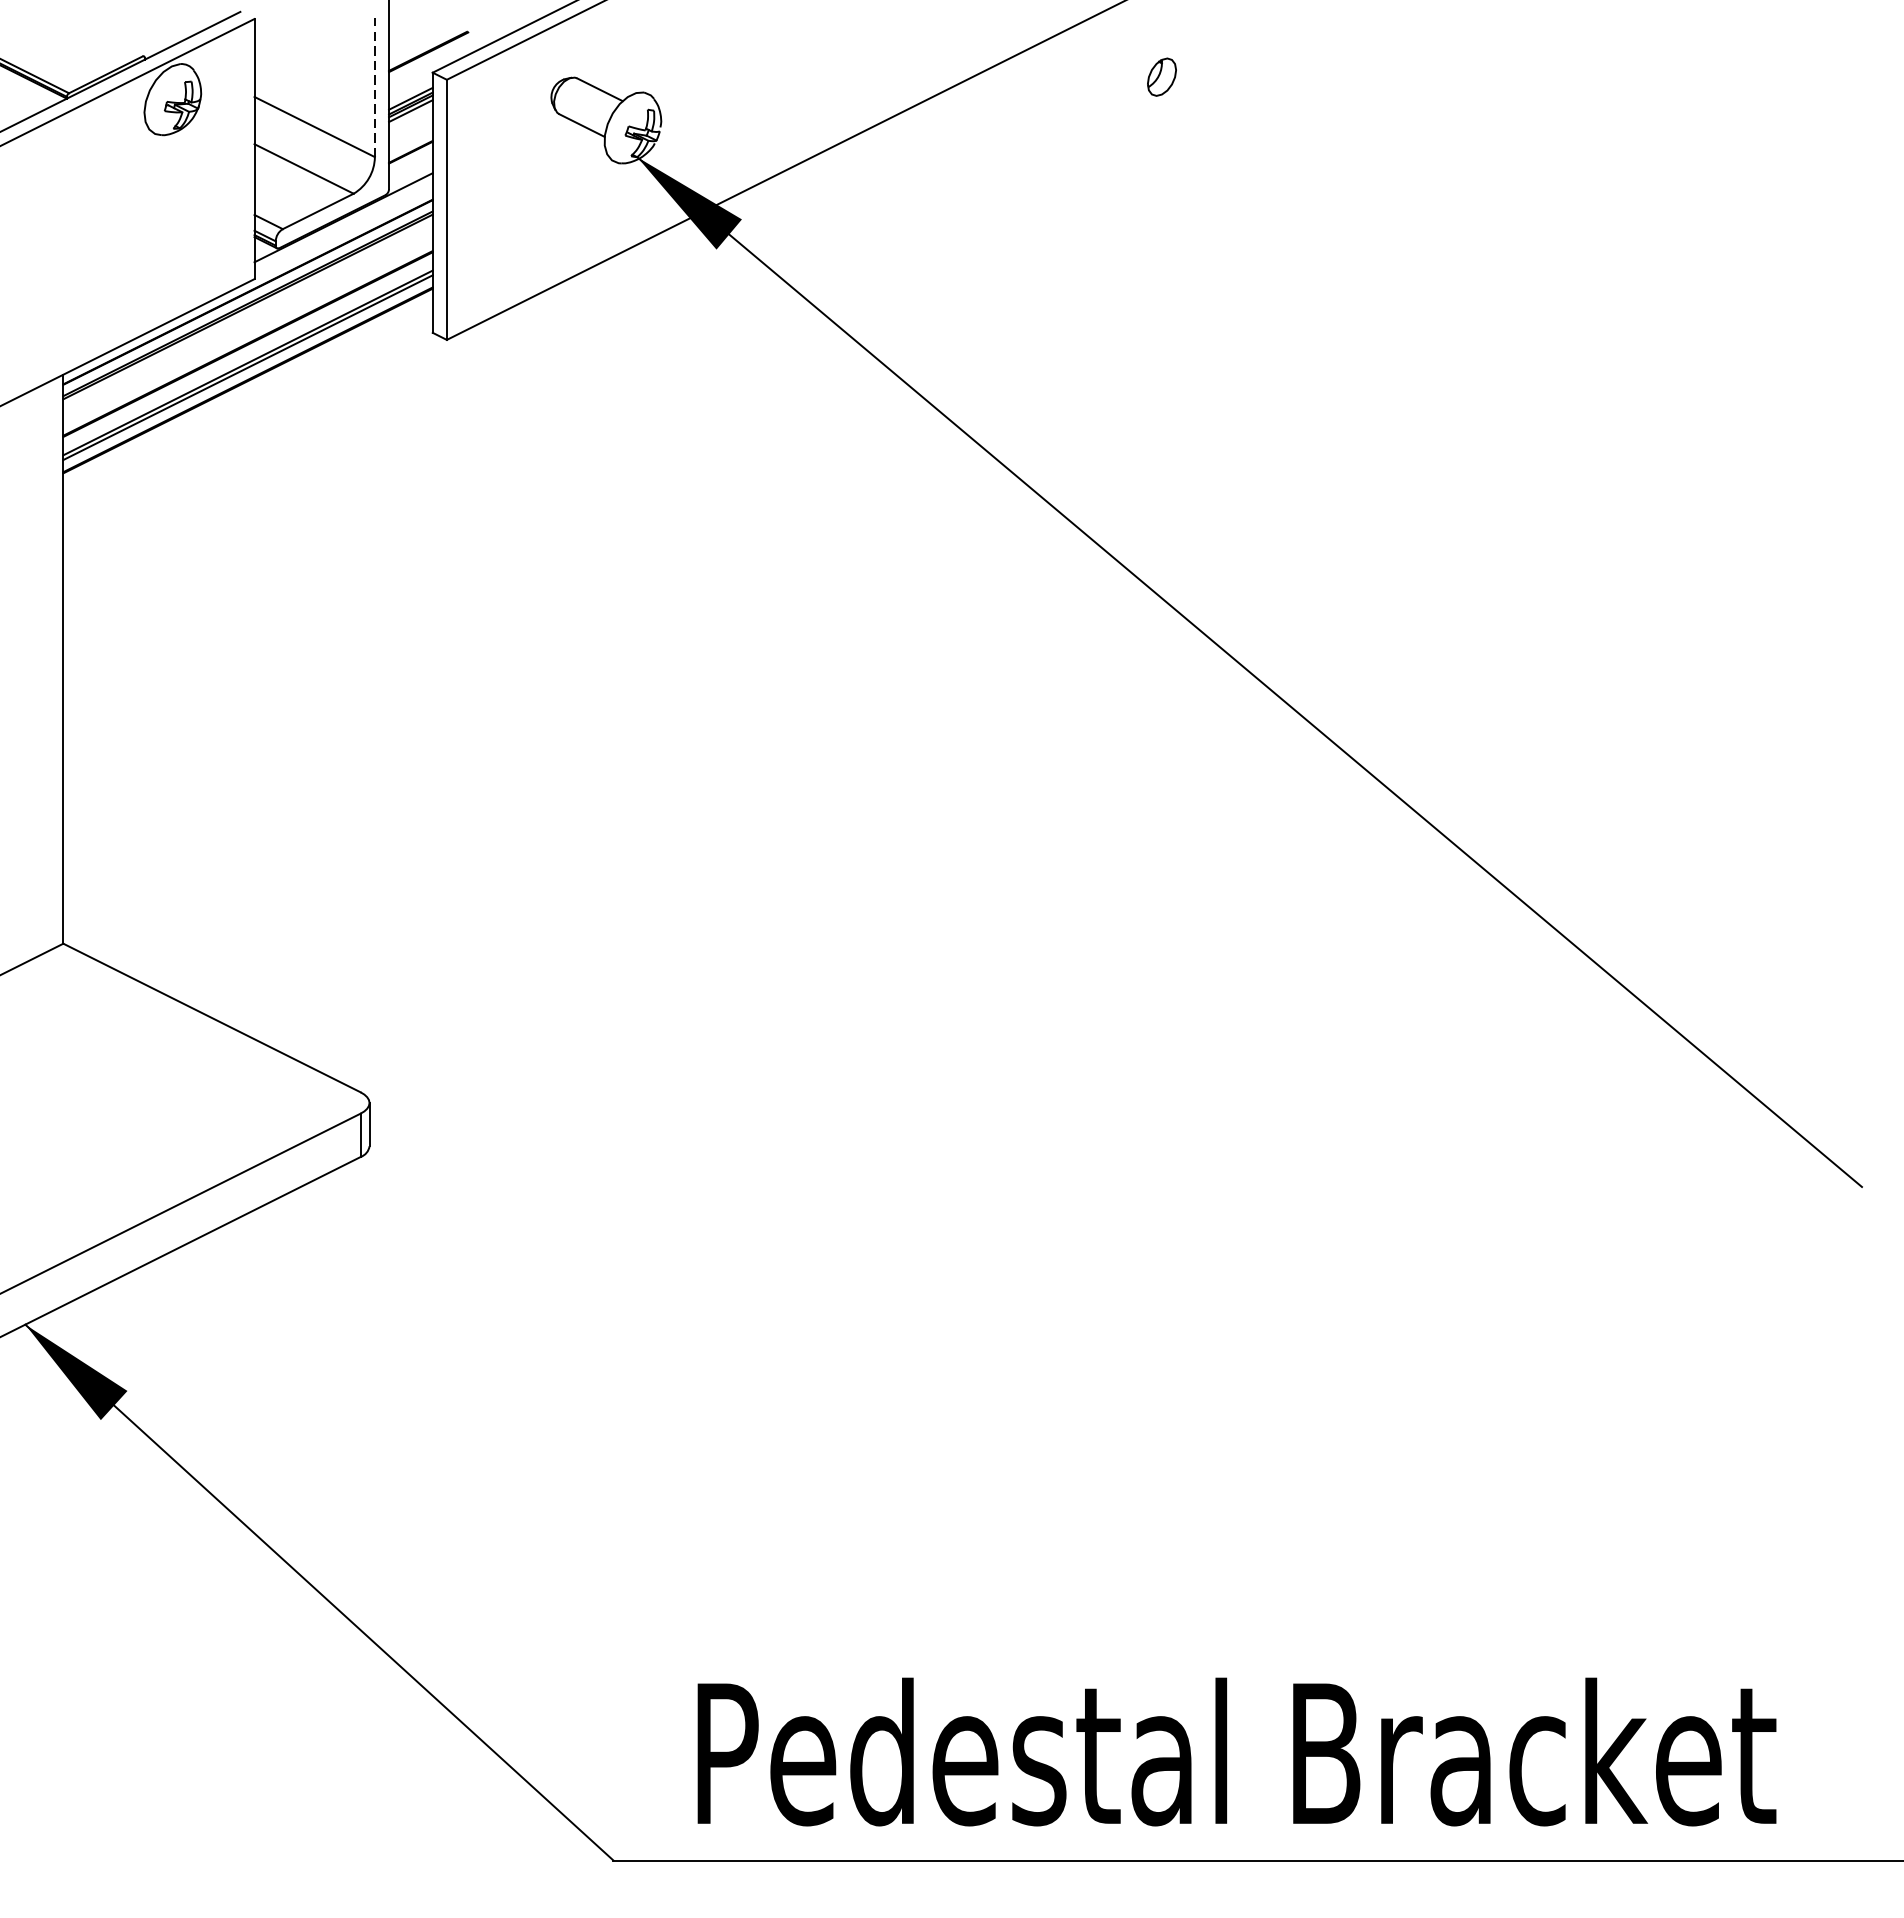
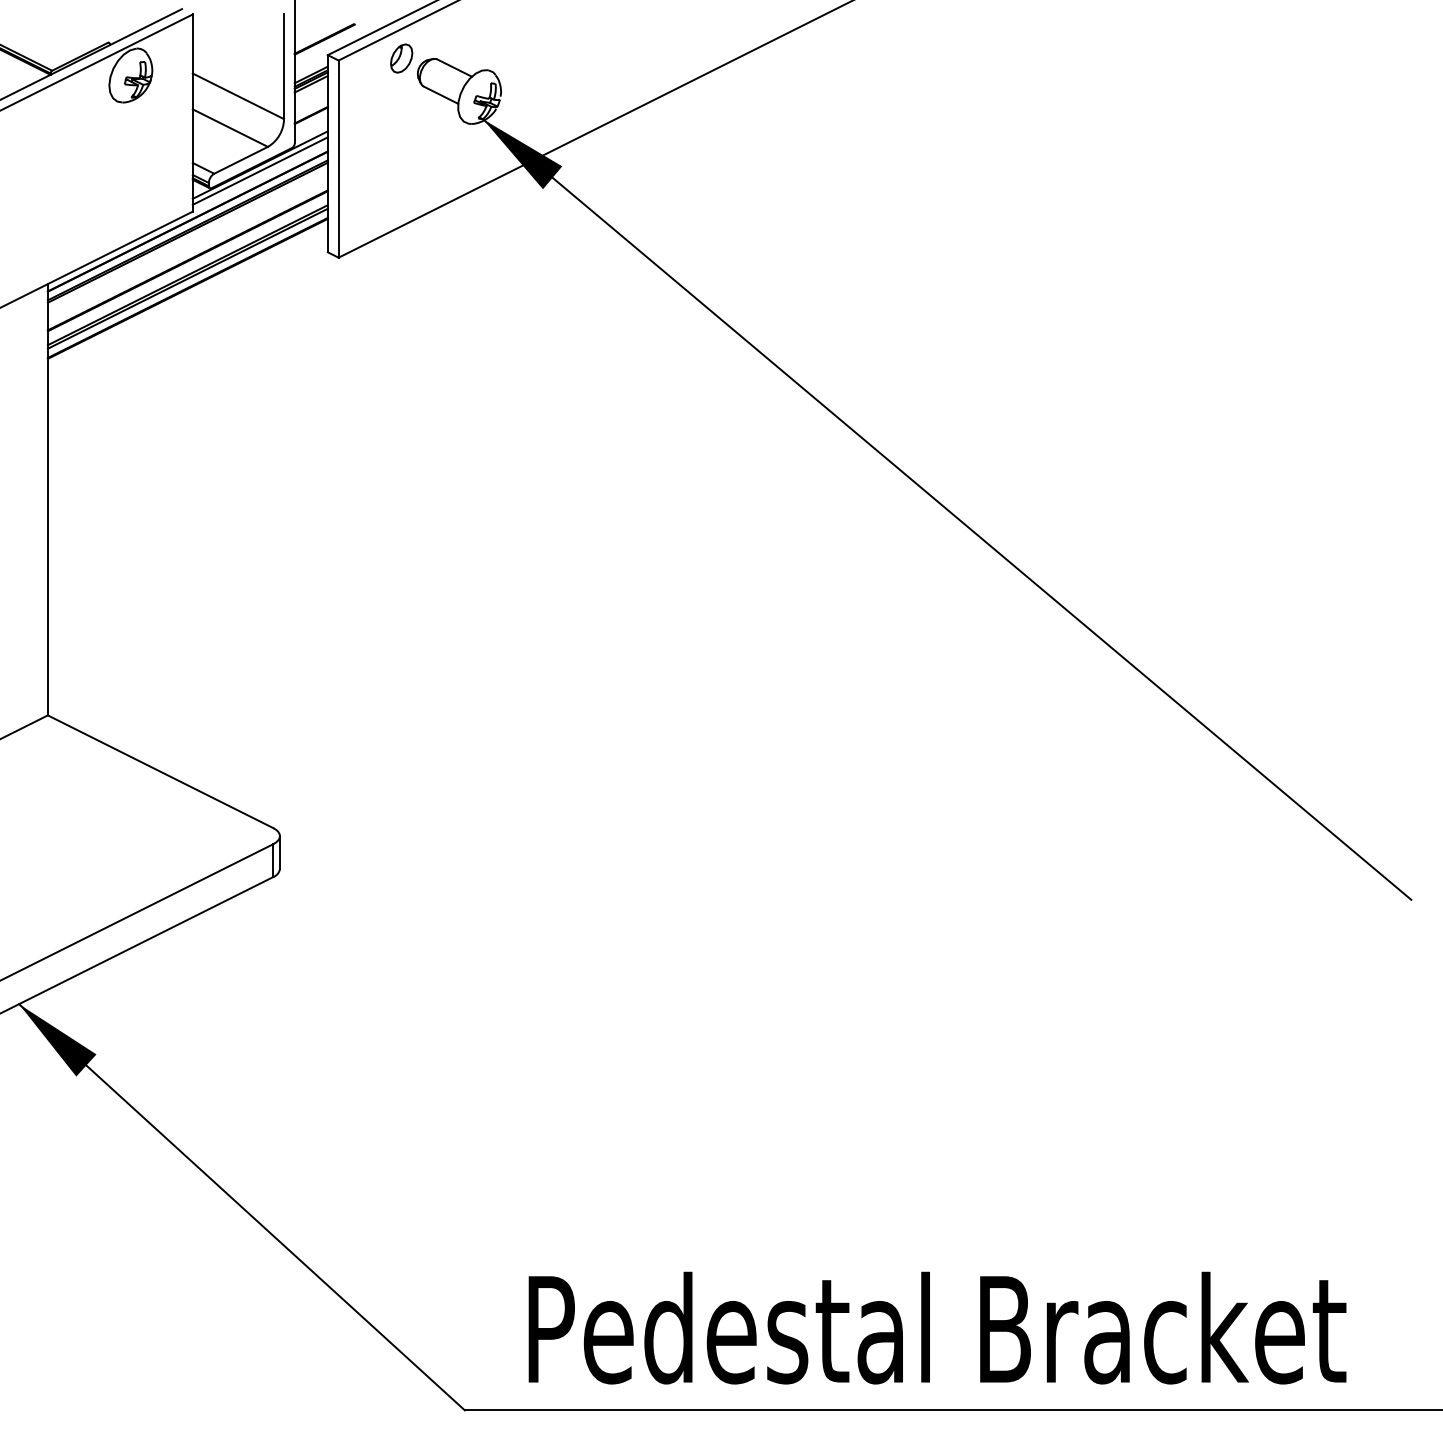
part: (1161, 77) -> (401, 58), moved
line: (375, 87) -> (284, 66), dashed -> solid
line: (342, 224) -> (259, 170), added

